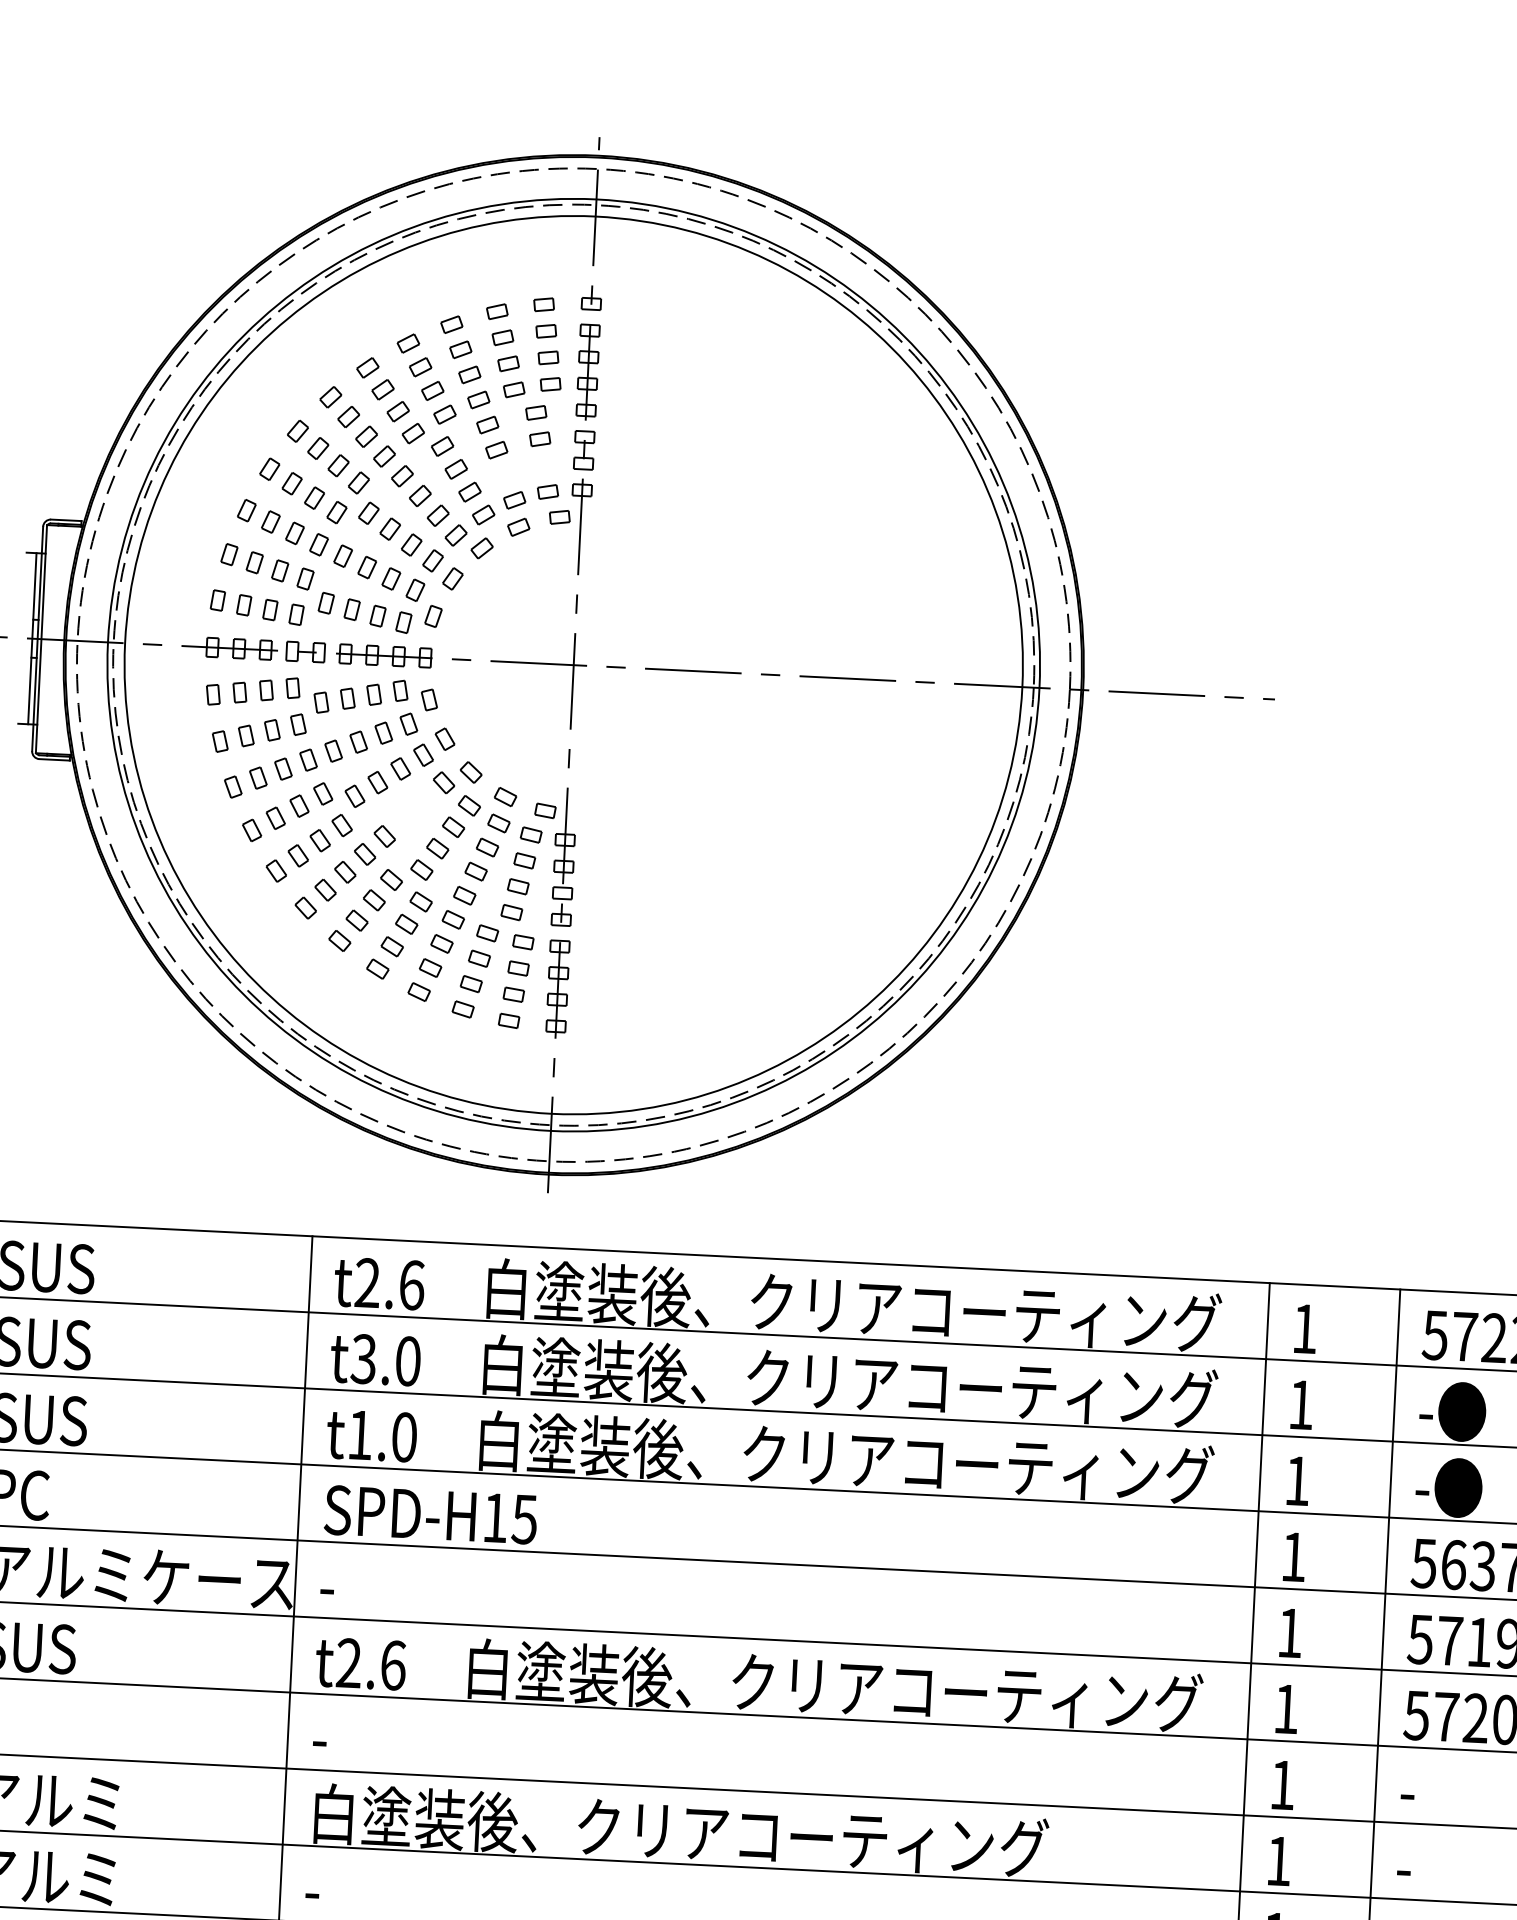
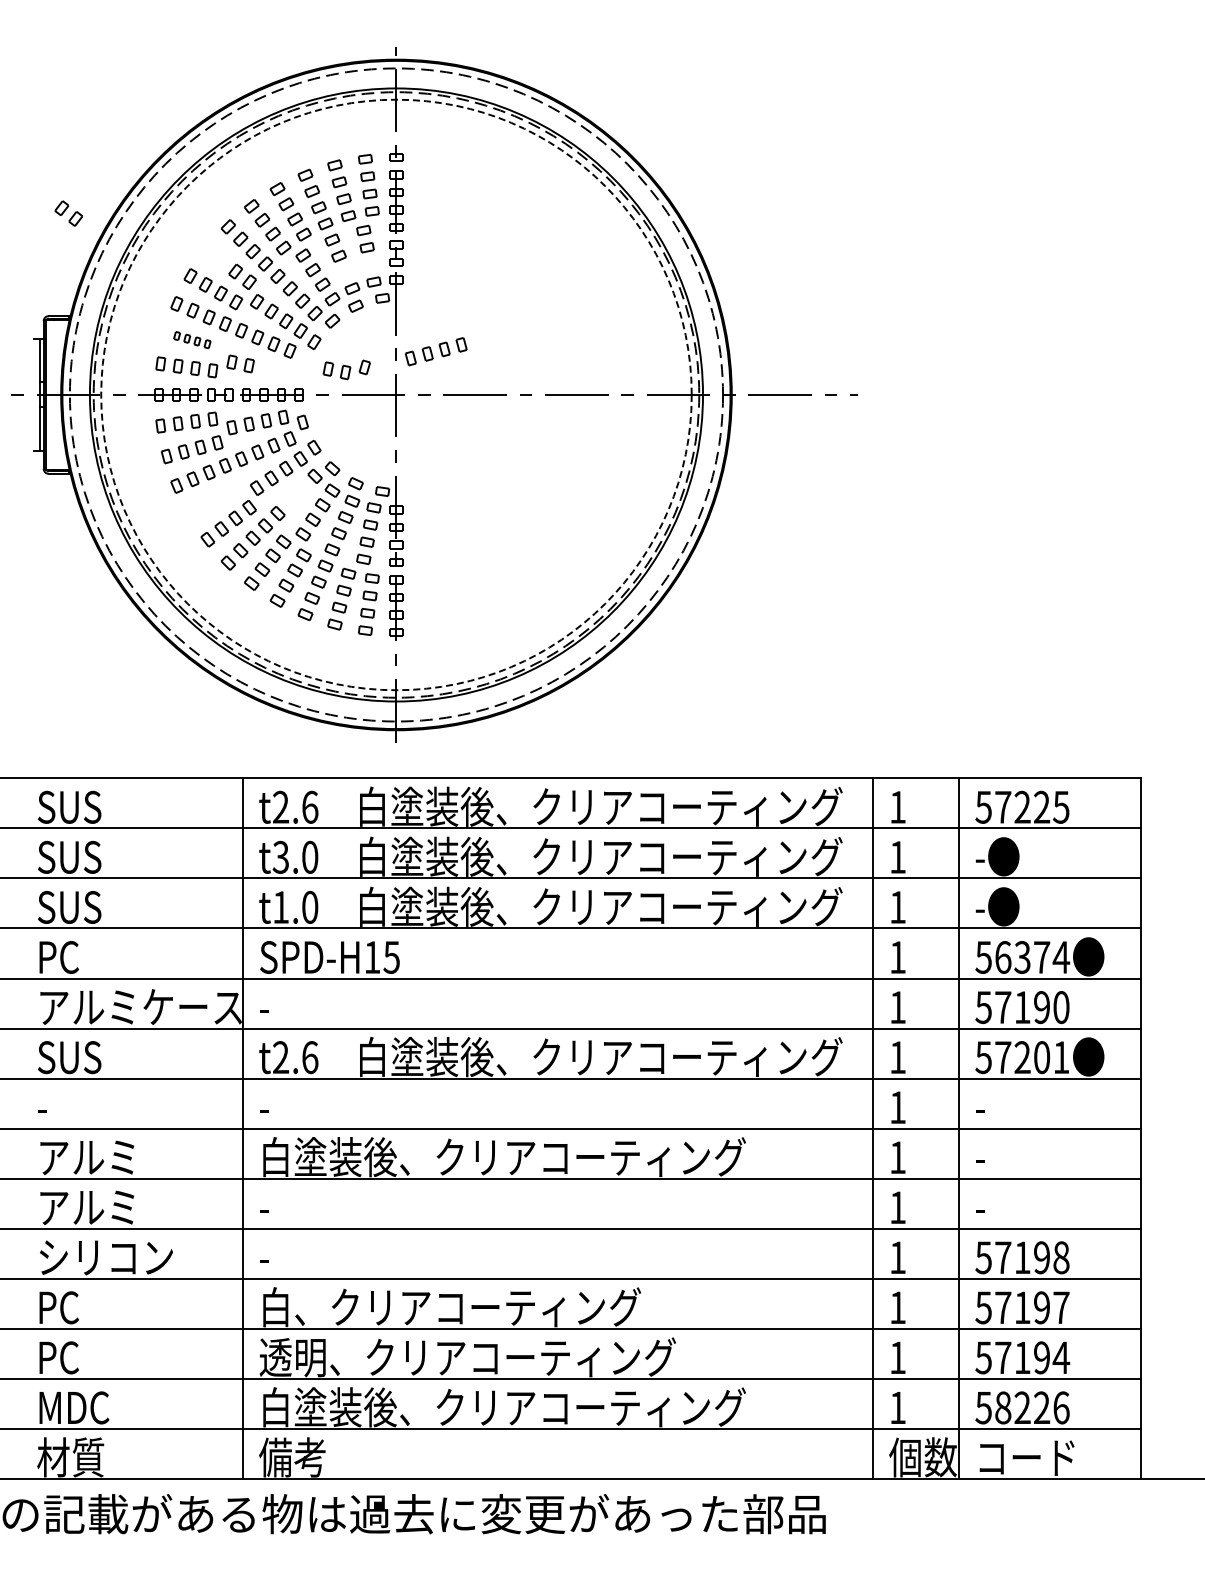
part: (307, 439) -> (68, 213), moved
part: (267, 565) -> (192, 339), size x0.6
part: (637, 602) -> (436, 351), added
part: (405, 618) -> (346, 369), moved
circle: (573, 664) -> (396, 394), solid -> dashed
part: (287, 811) -> (213, 500), removed

